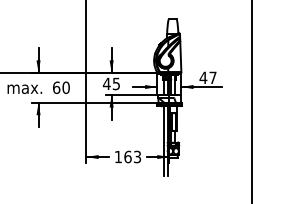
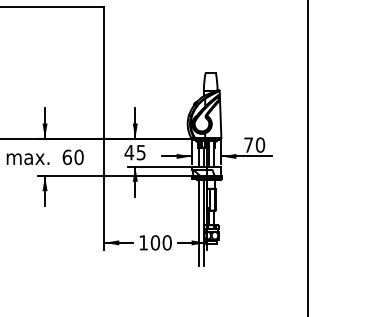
text: (208, 77) -> (254, 144), 47 -> 70
text: (132, 156) -> (161, 242), 163 -> 100

